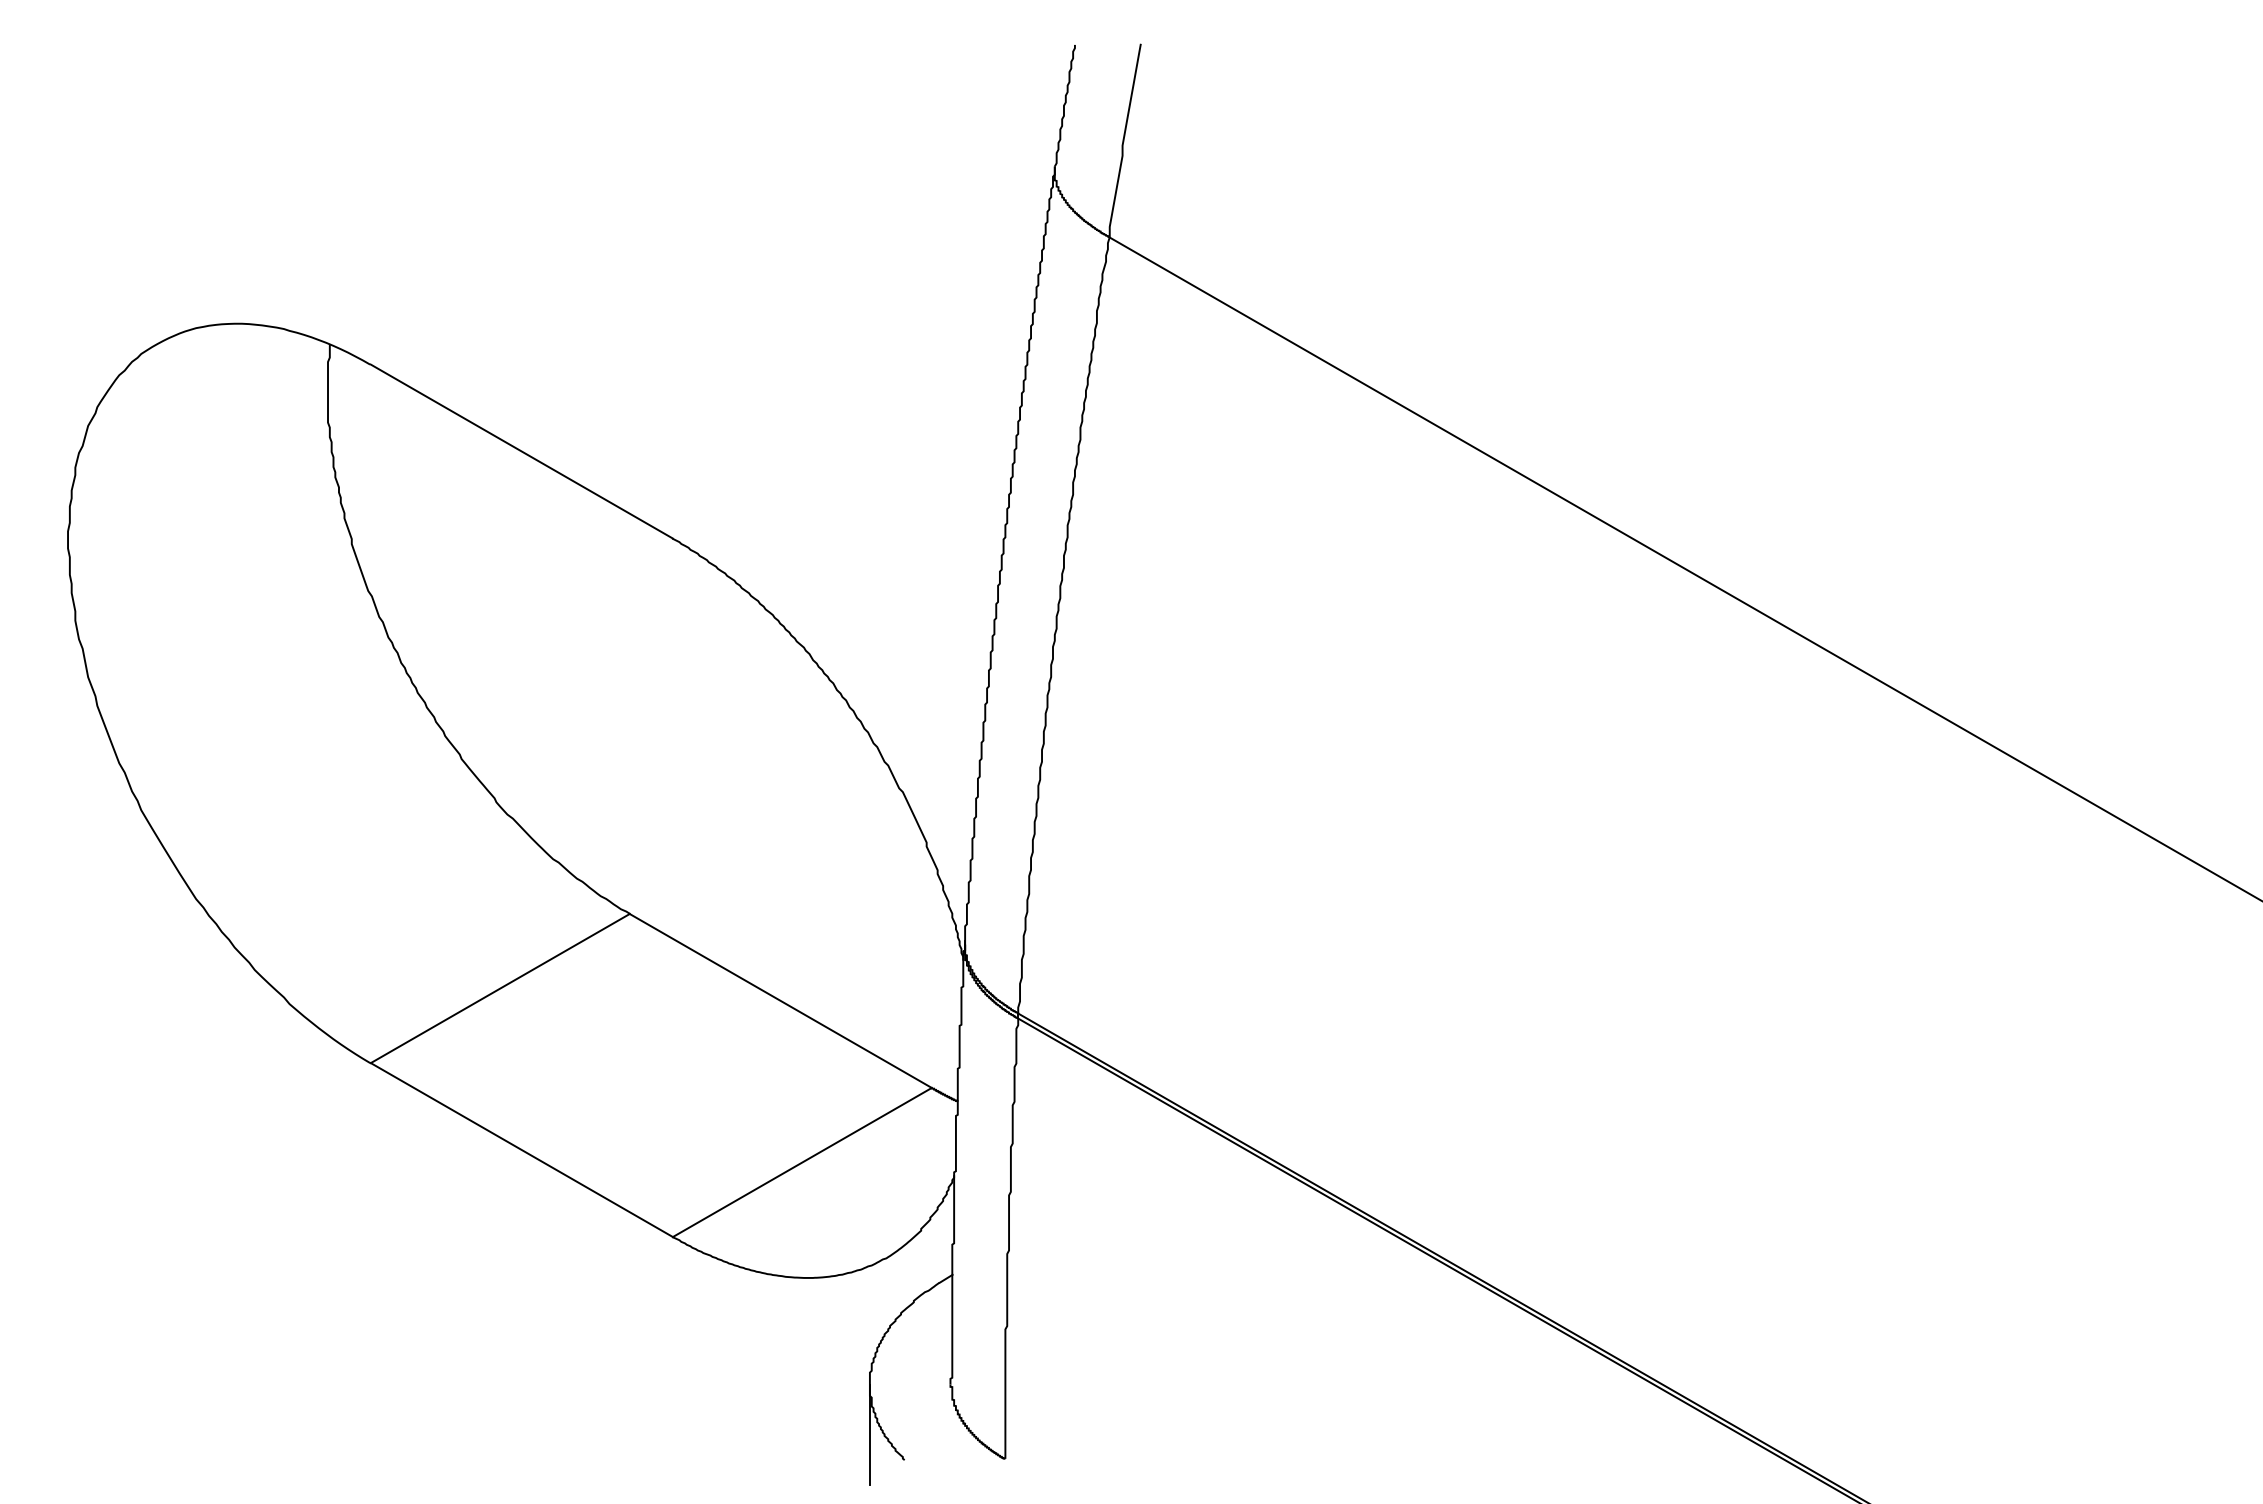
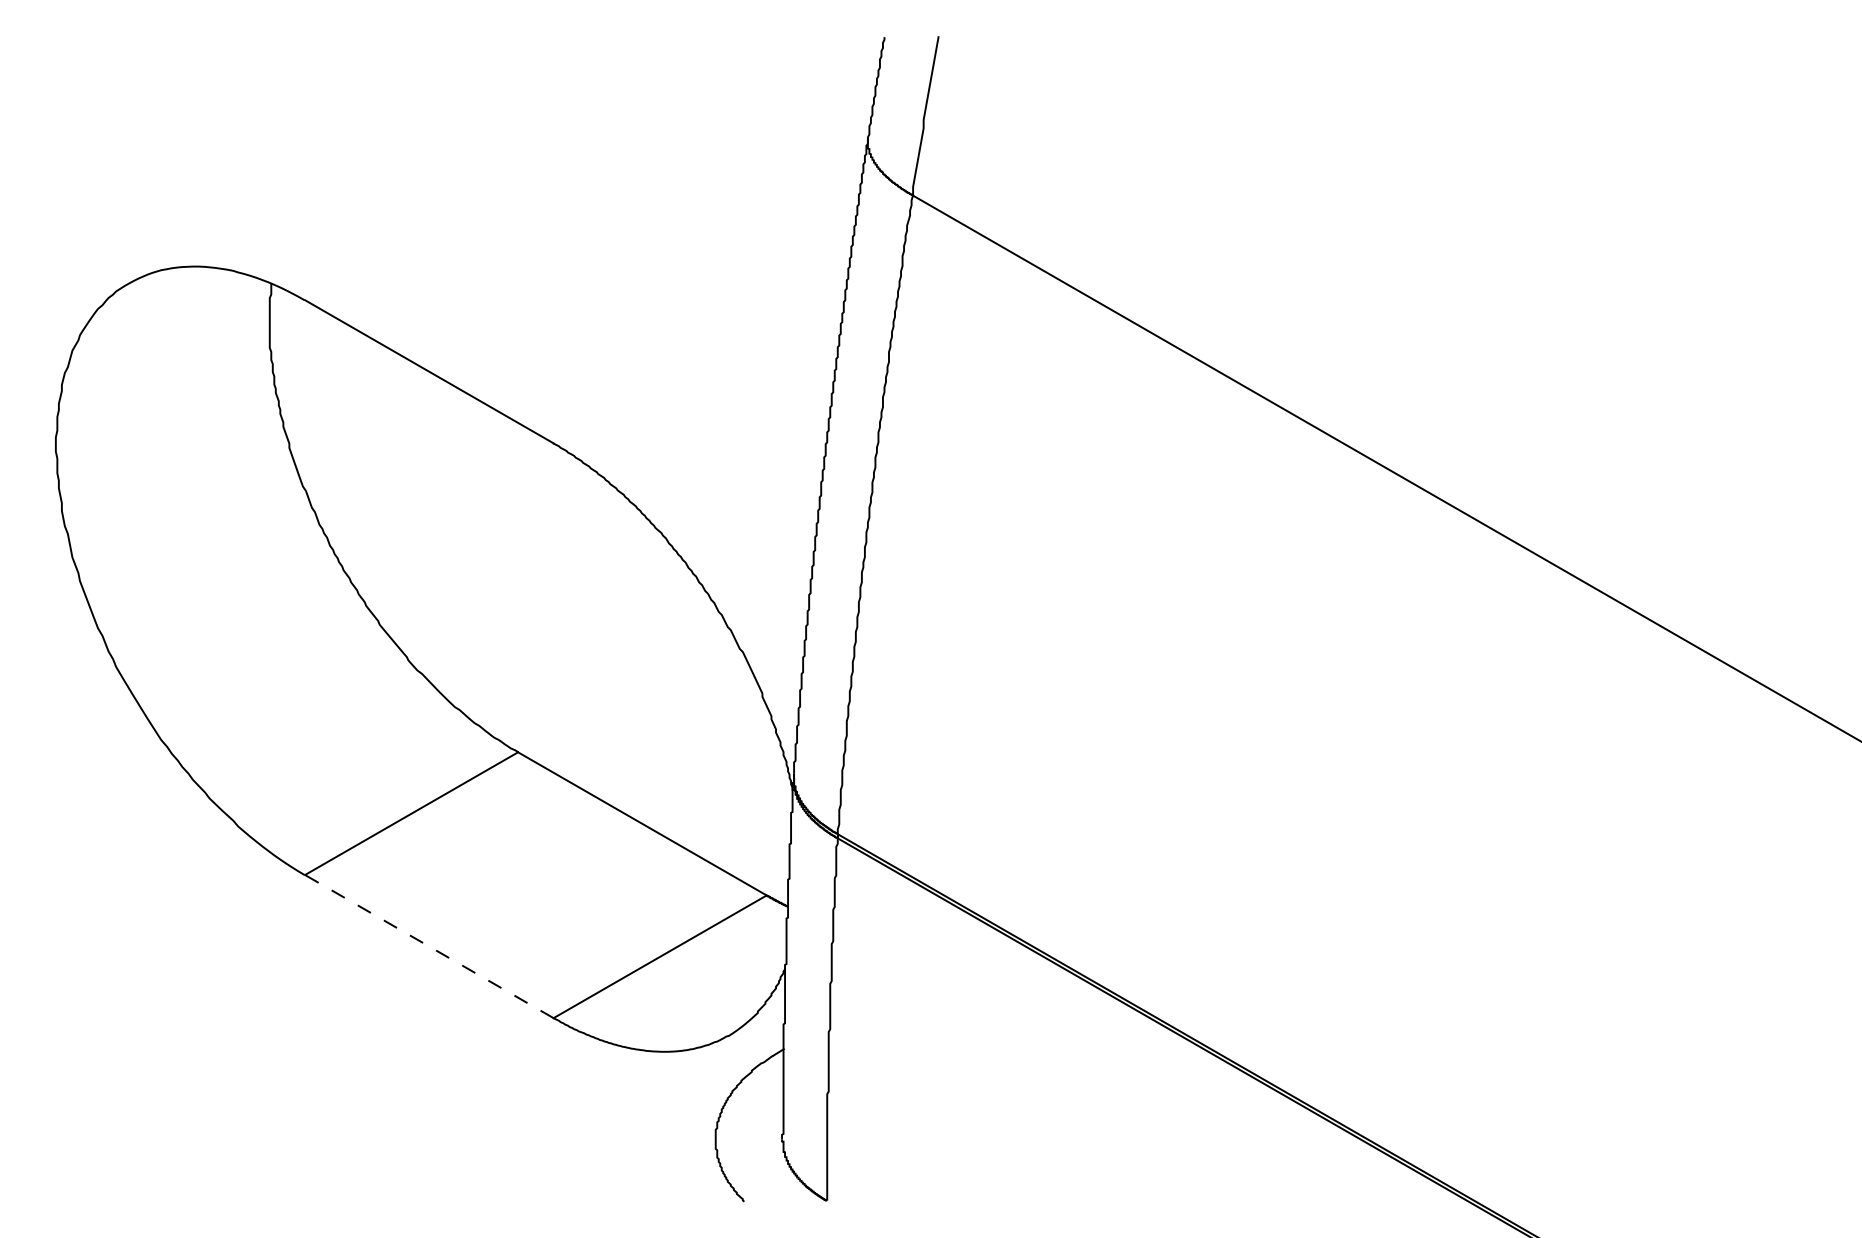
line: (520, 1149) -> (428, 946), solid -> dashed
line: (869, 1434) -> (715, 1180), removed

